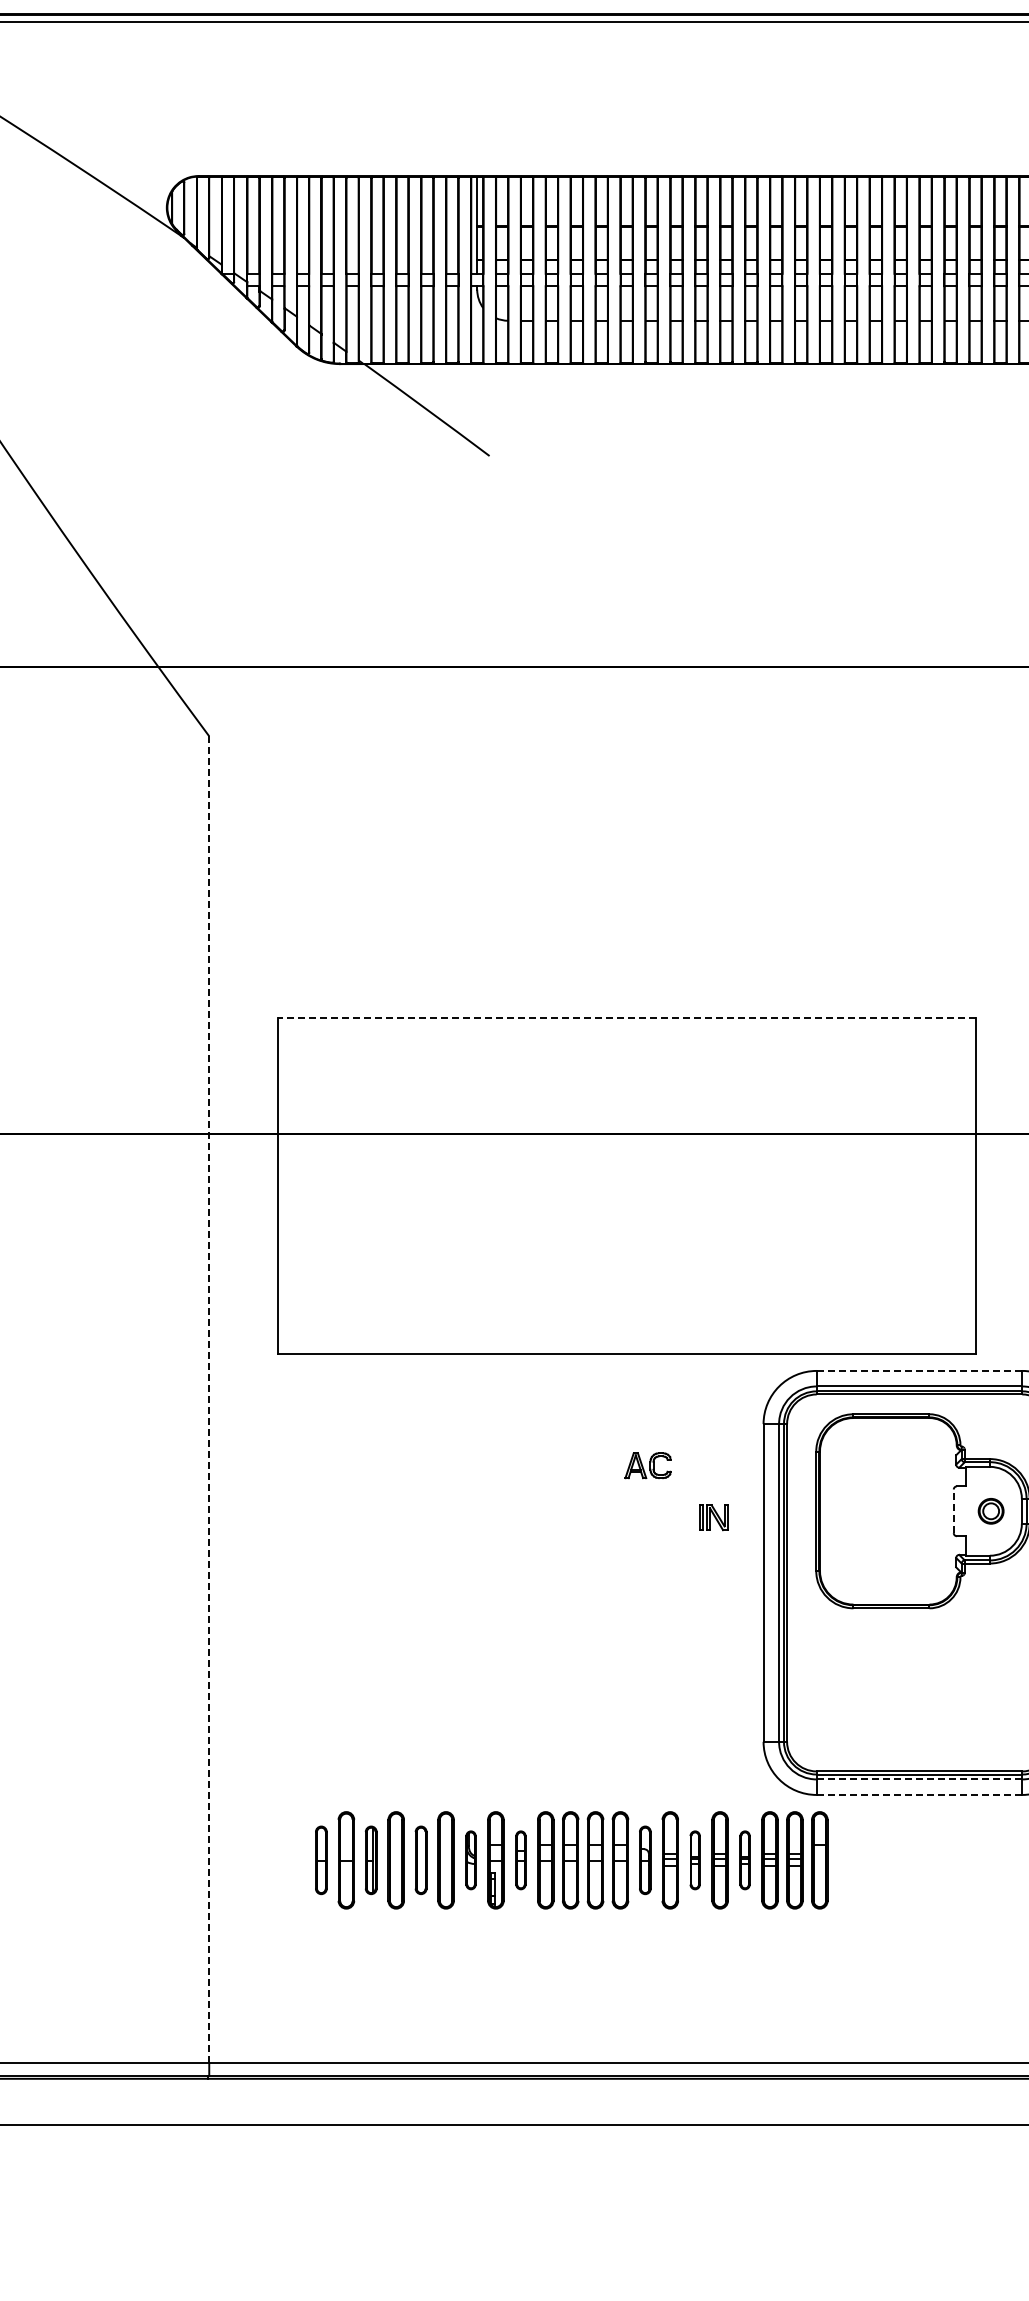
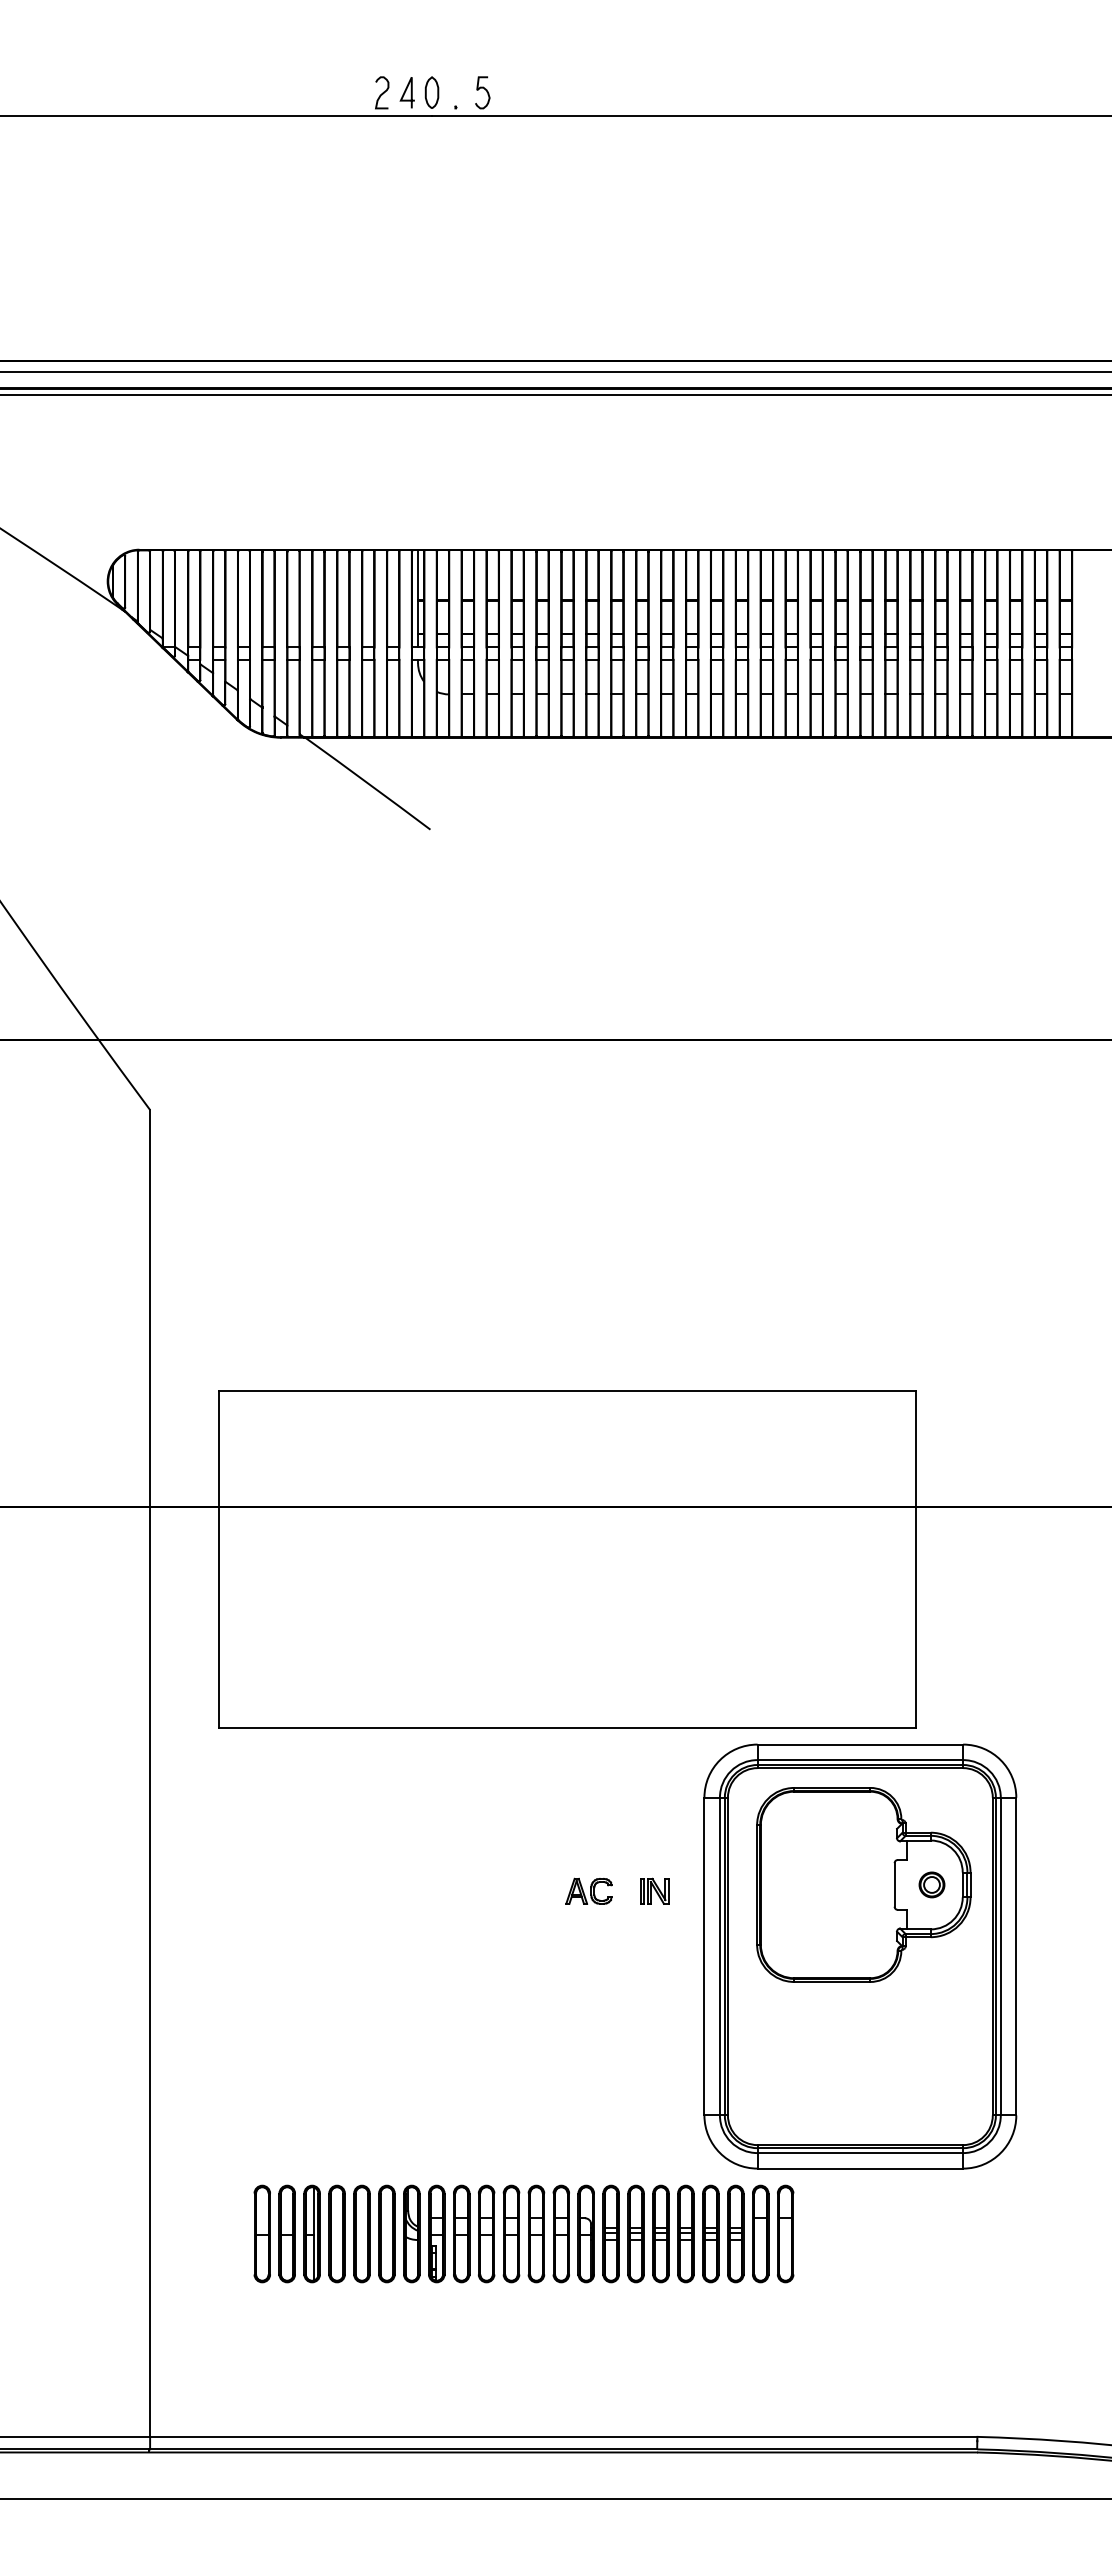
line: (626, 1017) -> (567, 1391), dashed -> solid
line: (919, 1370) -> (860, 1744), dashed -> solid
line: (209, 1399) -> (150, 1773), dashed -> solid
part: (647, 1464) -> (588, 1890), moved
line: (953, 1510) -> (894, 1884), dashed -> solid
line: (919, 1779) -> (860, 2153), dashed -> solid
line: (919, 1794) -> (860, 2168), dashed -> solid
part: (320, 1859) -> (261, 2233), size x1.43
part: (370, 1859) -> (311, 2233), size x1.43
part: (420, 1859) -> (361, 2233), size x1.43
part: (470, 1859) -> (411, 2233), size x1.67
part: (520, 1859) -> (461, 2233), size x1.67
part: (644, 1859) -> (585, 2233), size x1.43
part: (694, 1859) -> (635, 2233), size x1.67
part: (744, 1859) -> (685, 2233), size x1.67
part: (844, 1859) -> (785, 2233), added

